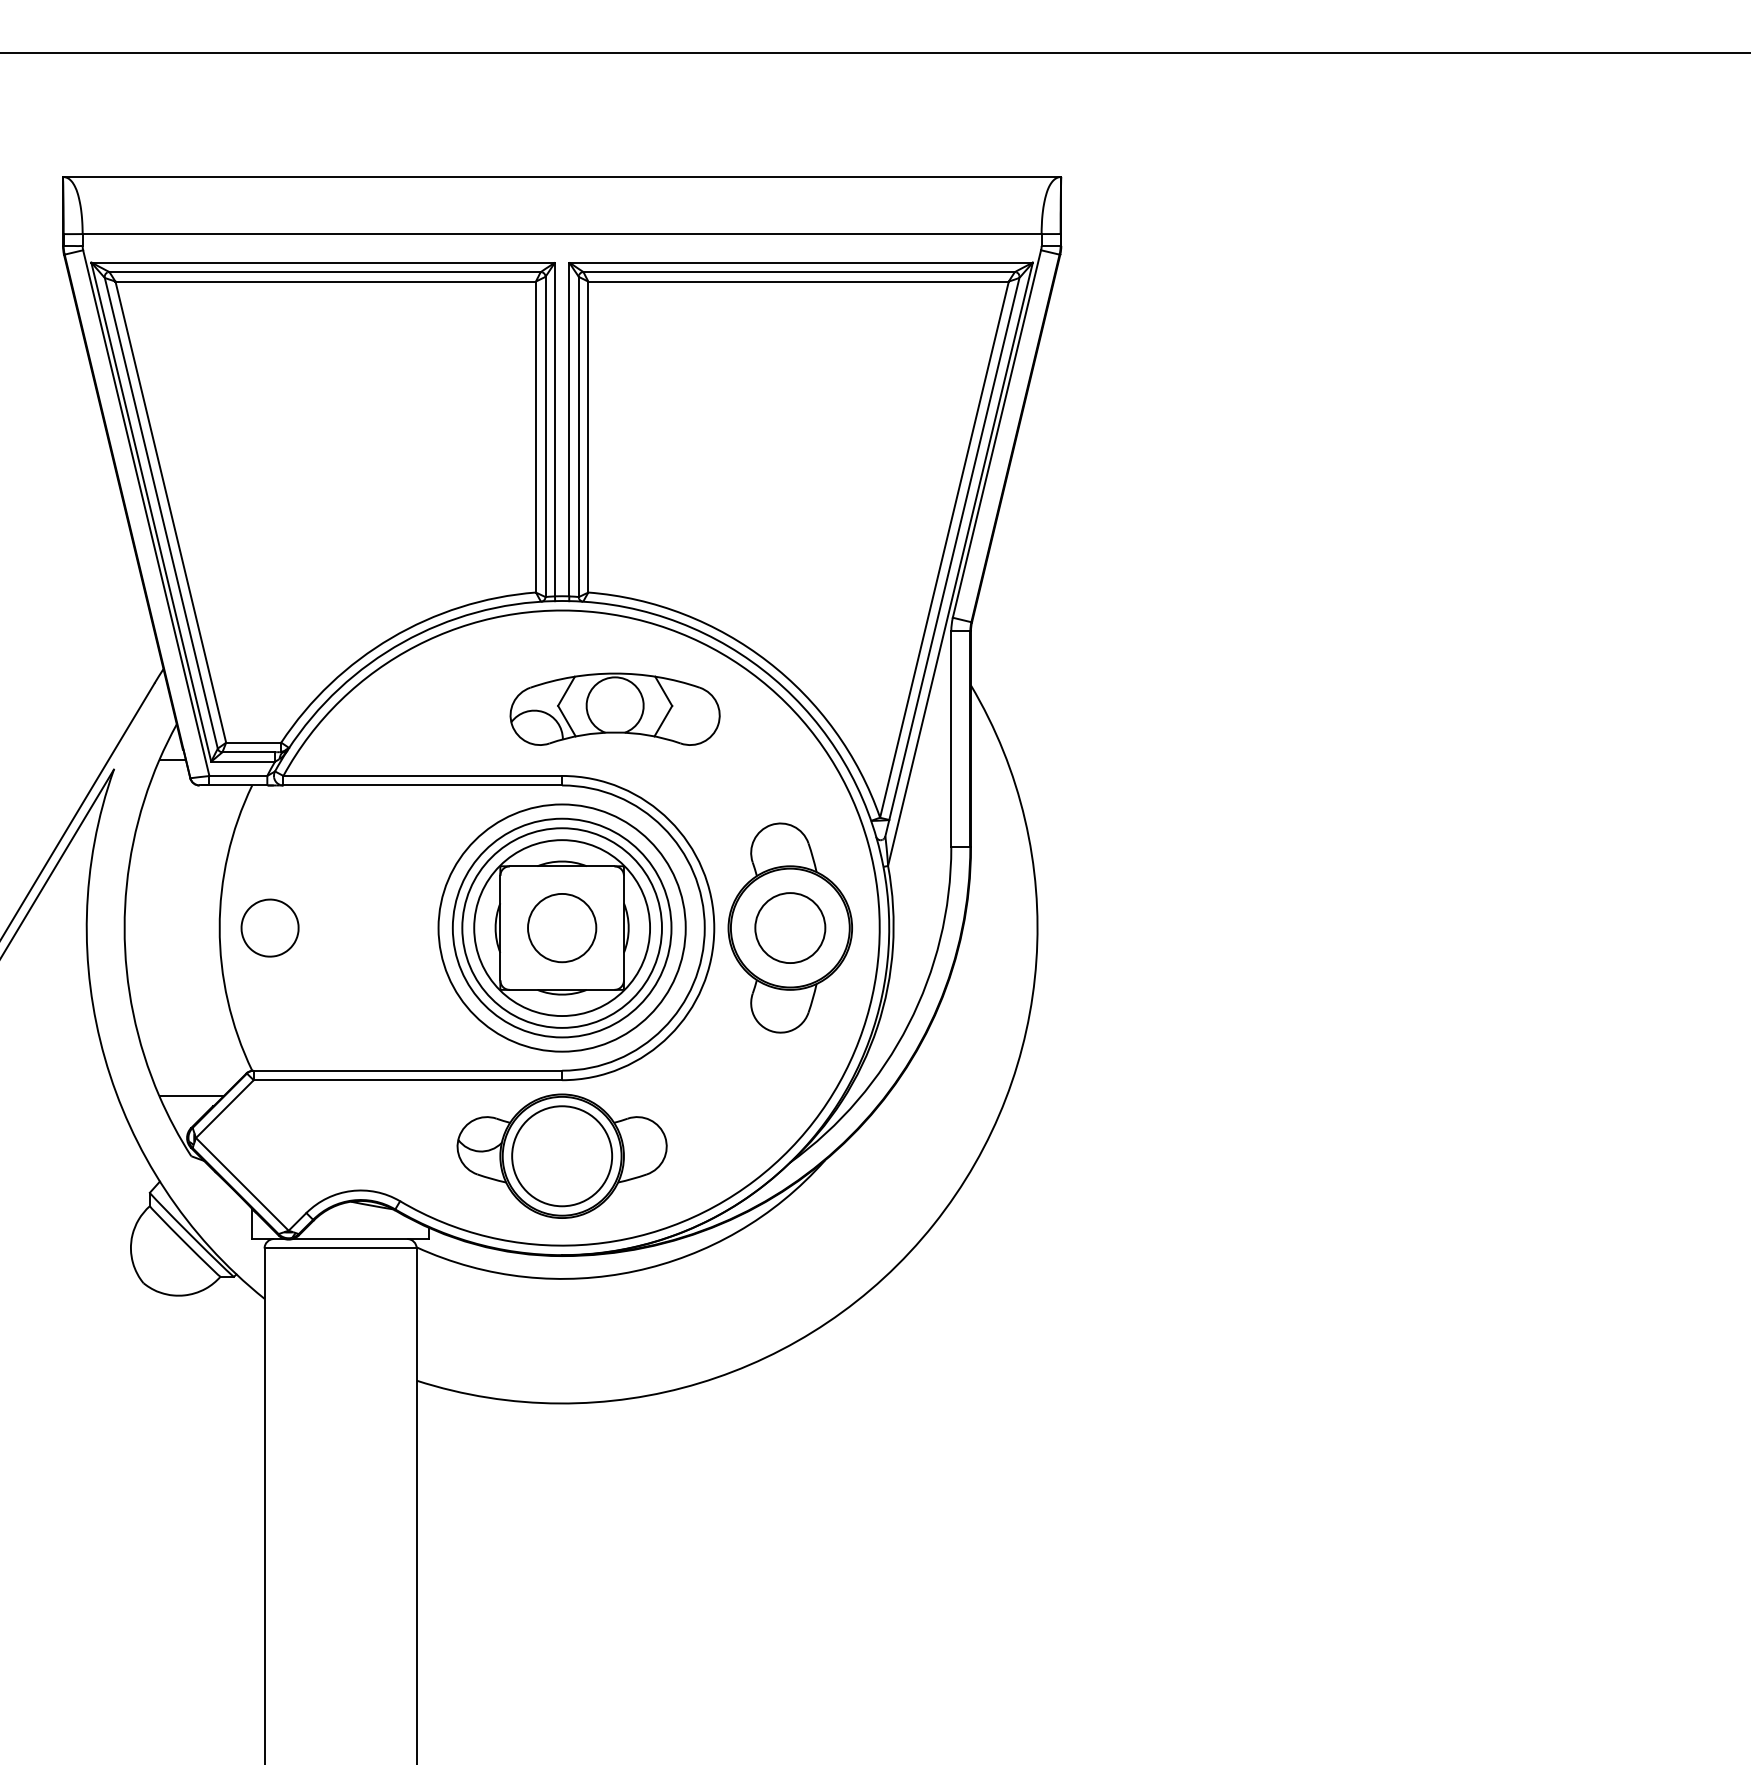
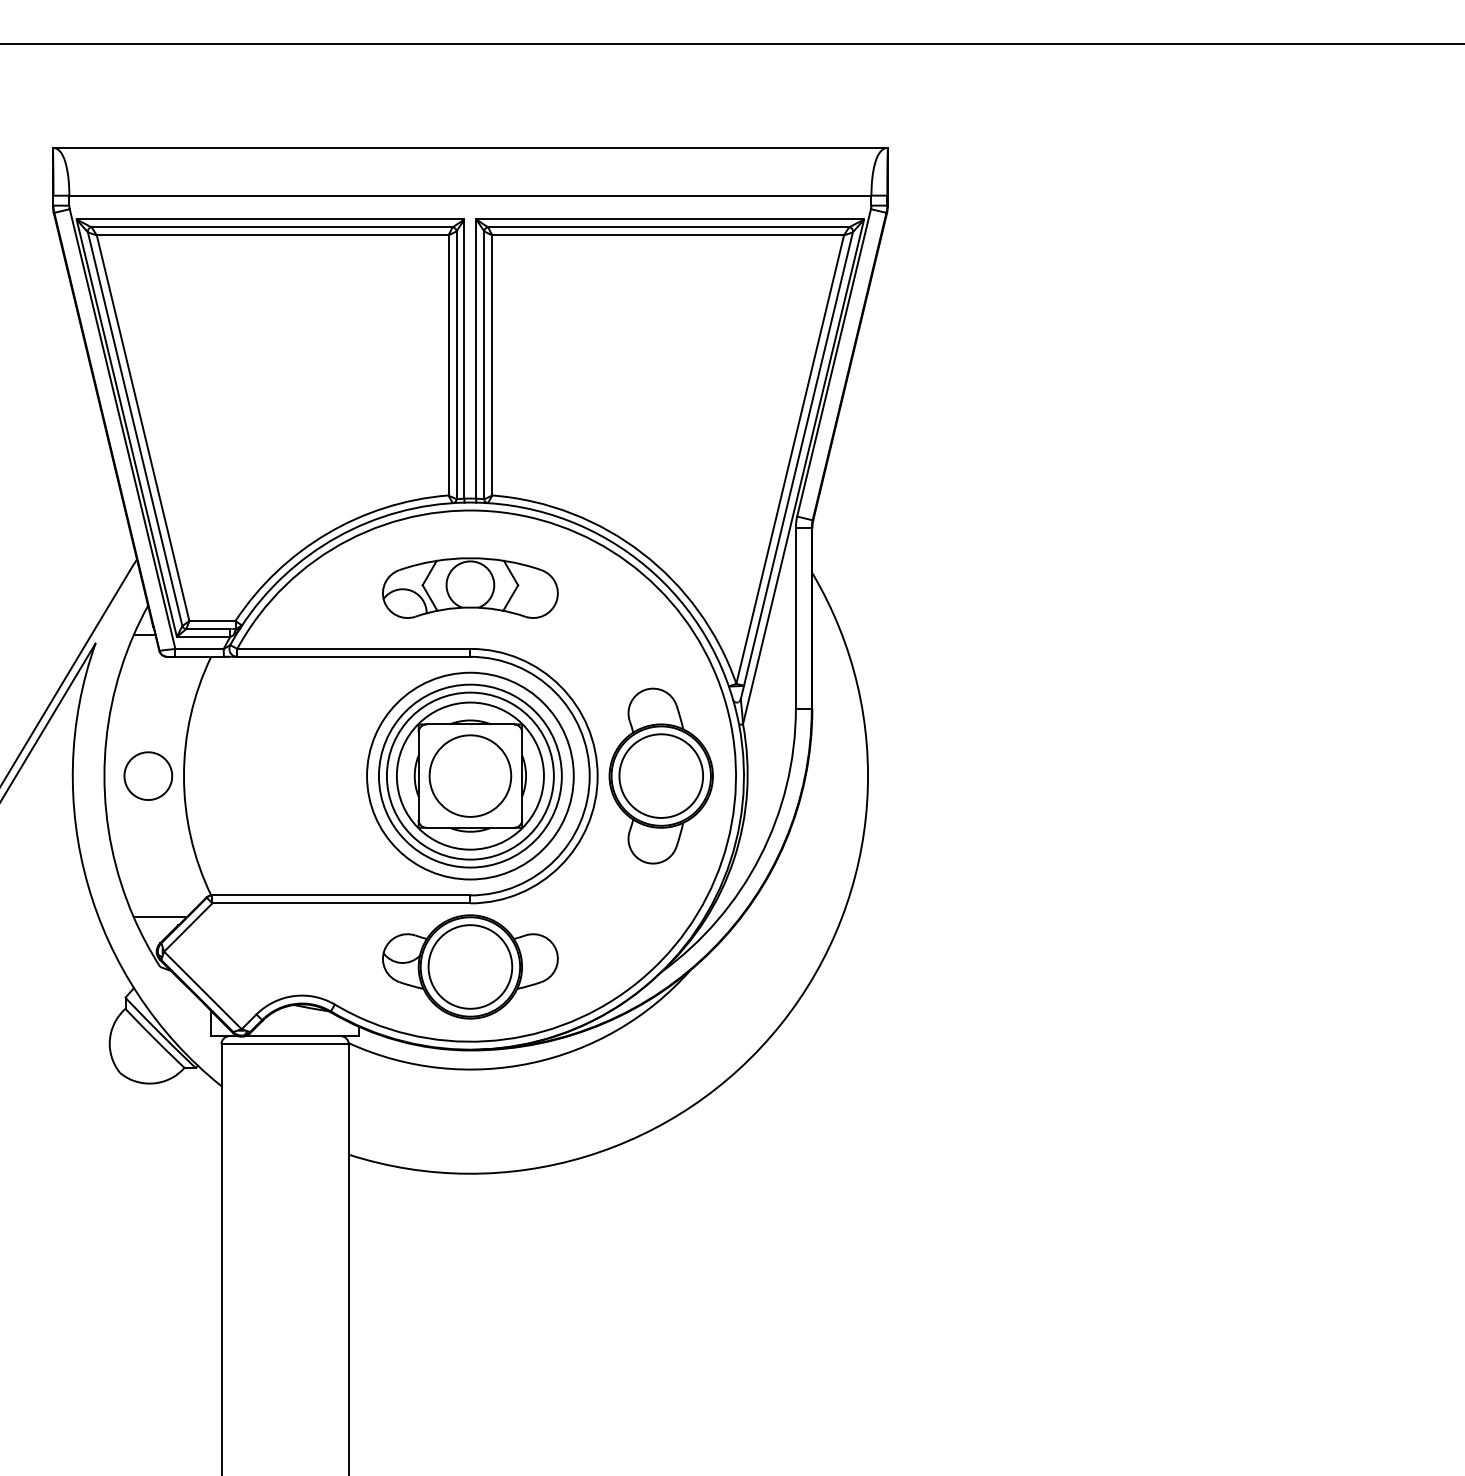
part: (614, 708) -> (469, 587), moved
part: (269, 927) -> (147, 775), moved
circle: (561, 927) -> (469, 775), size x1.43
circle: (790, 928) -> (661, 776), size x1.43

